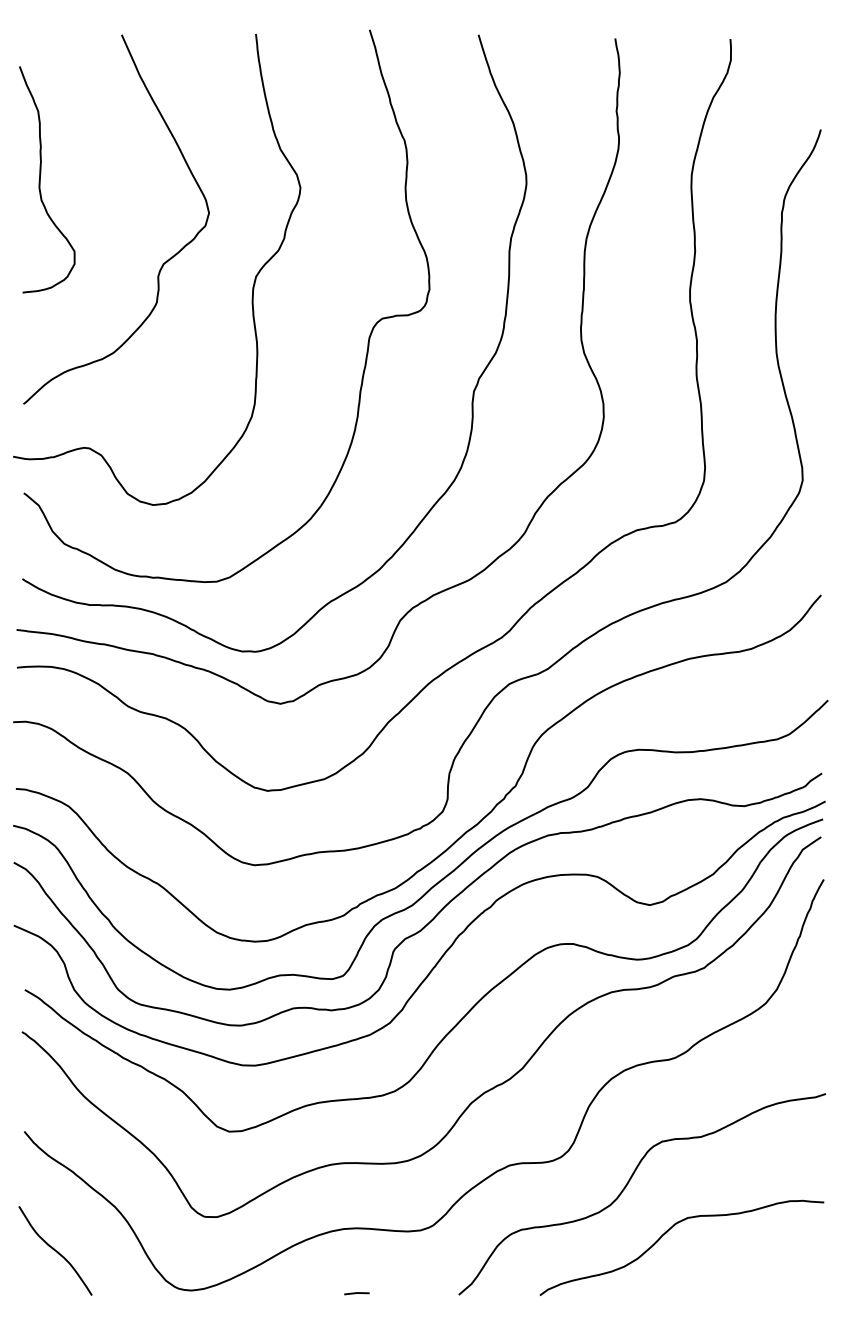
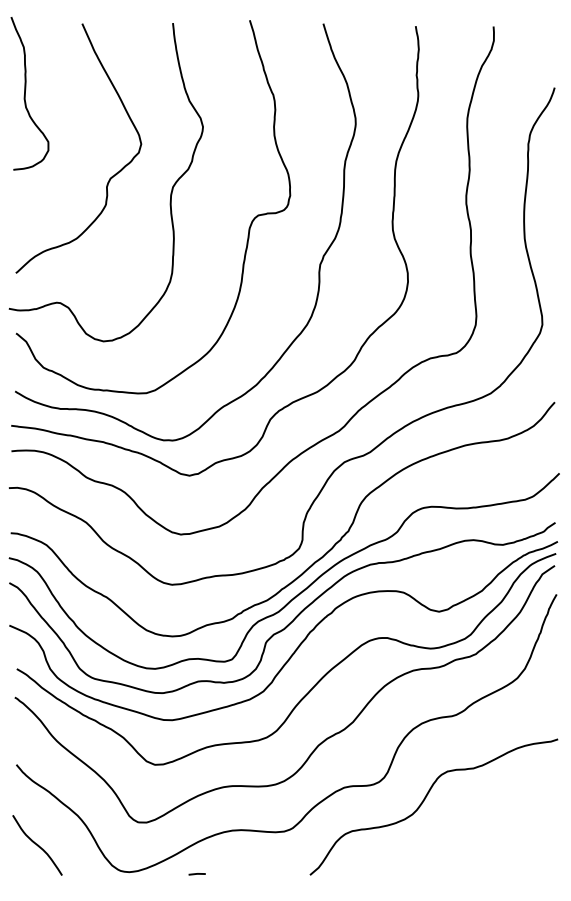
curve: (40, 179) -> (25, 93), moved
curve: (669, 1231) -> (452, 832), removed
line: (355, 1293) -> (196, 874), moved

